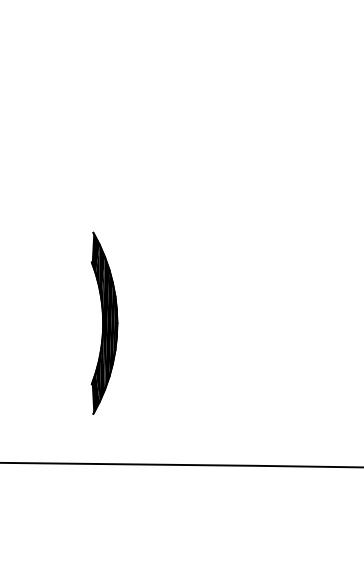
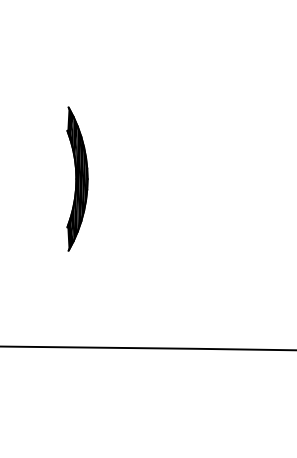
part: (104, 322) -> (77, 178), moved

